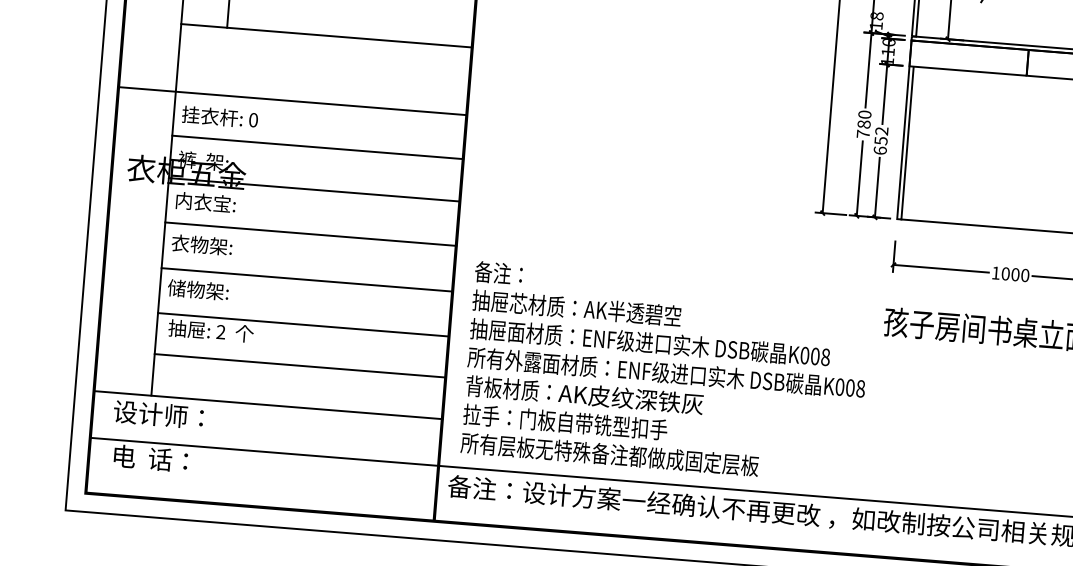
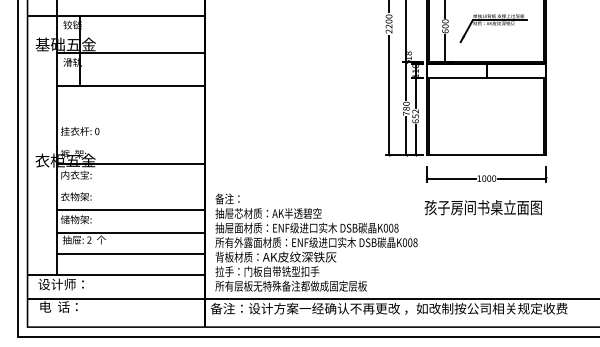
line: (291, 101) -> (115, 120), removed
line: (317, 147) -> (130, 142), removed
line: (310, 233) -> (130, 186), removed

